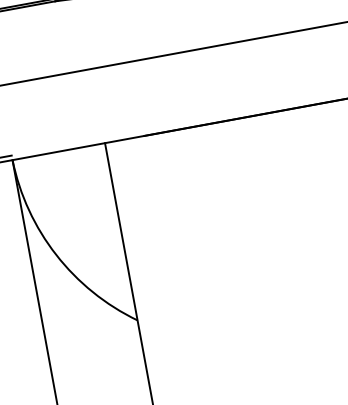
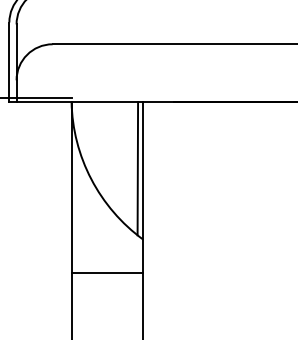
line: (113, 230) -> (137, 168), added
line: (99, 372) -> (107, 273), added

